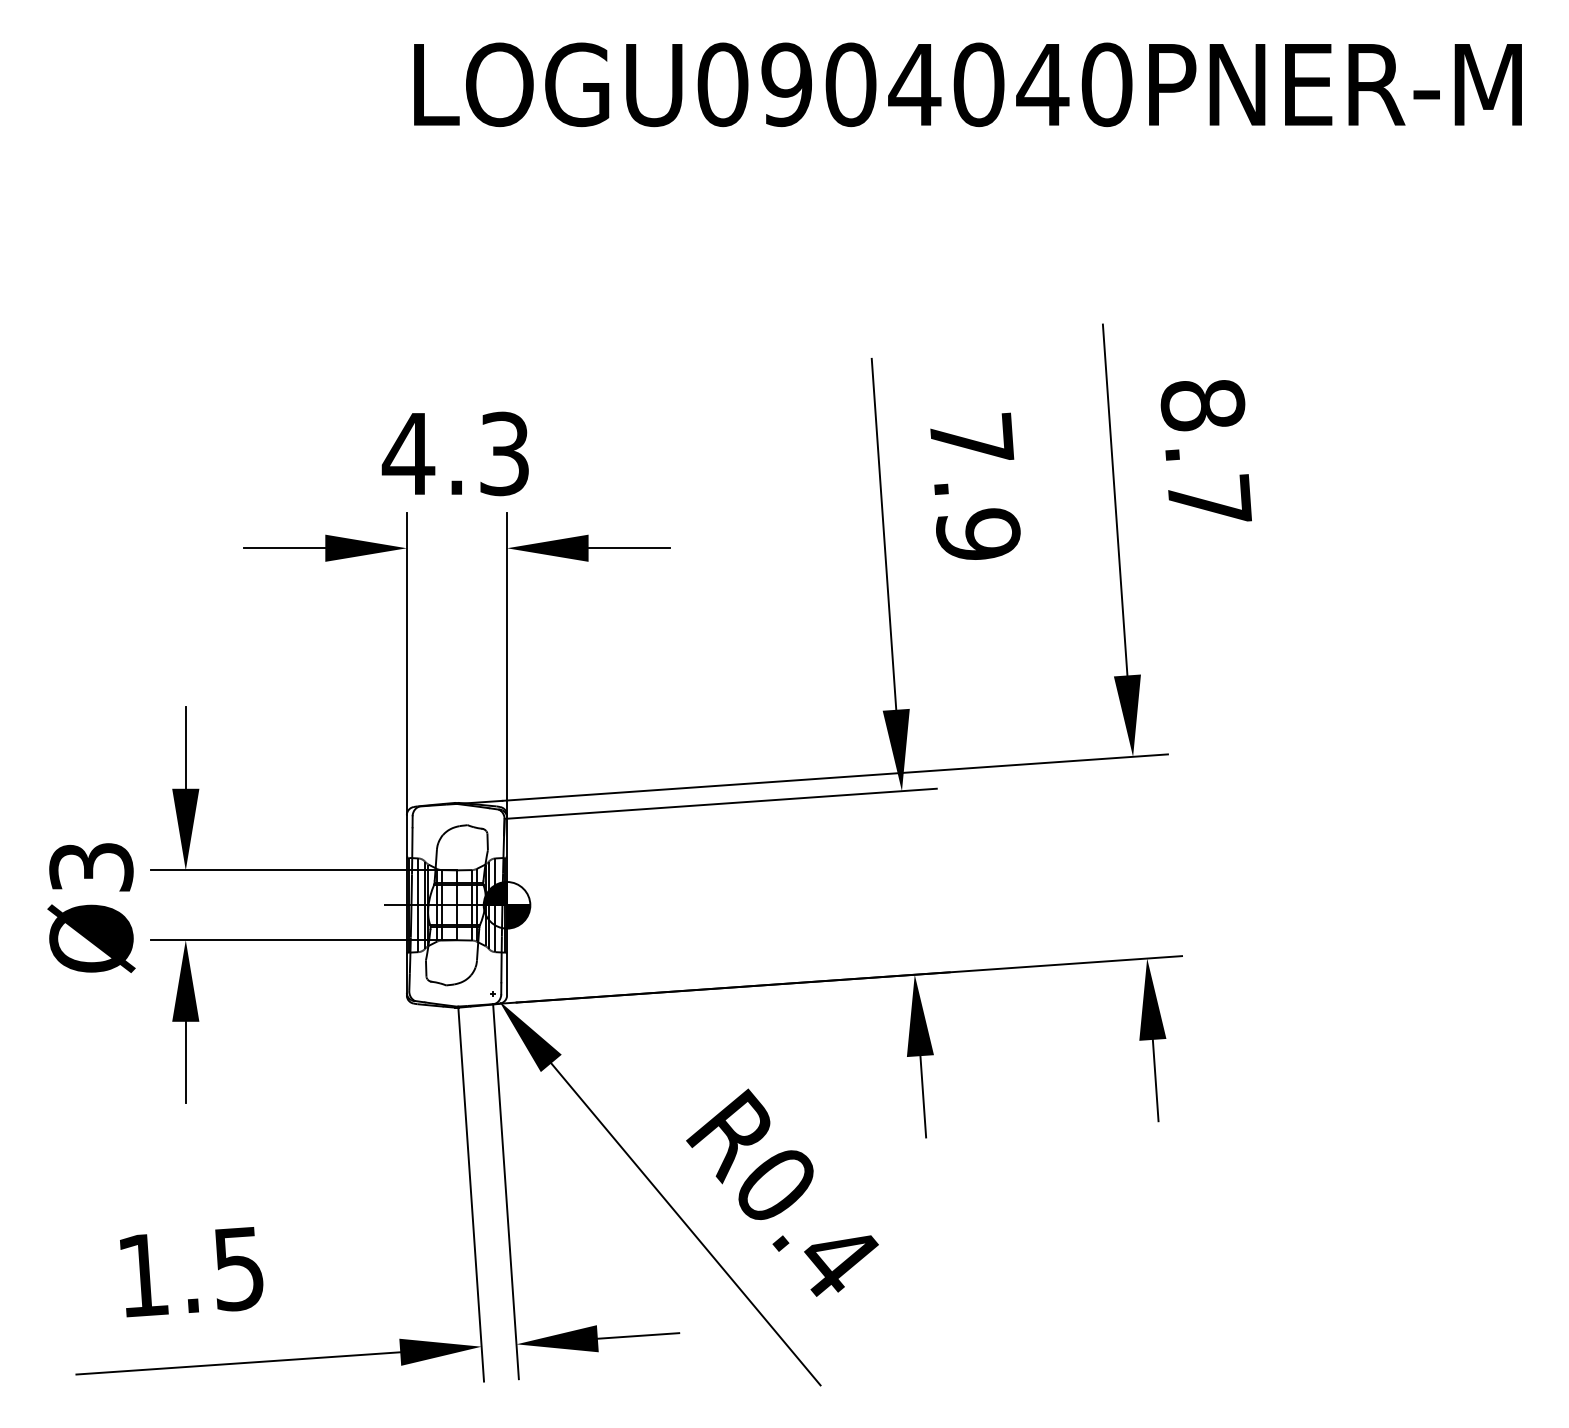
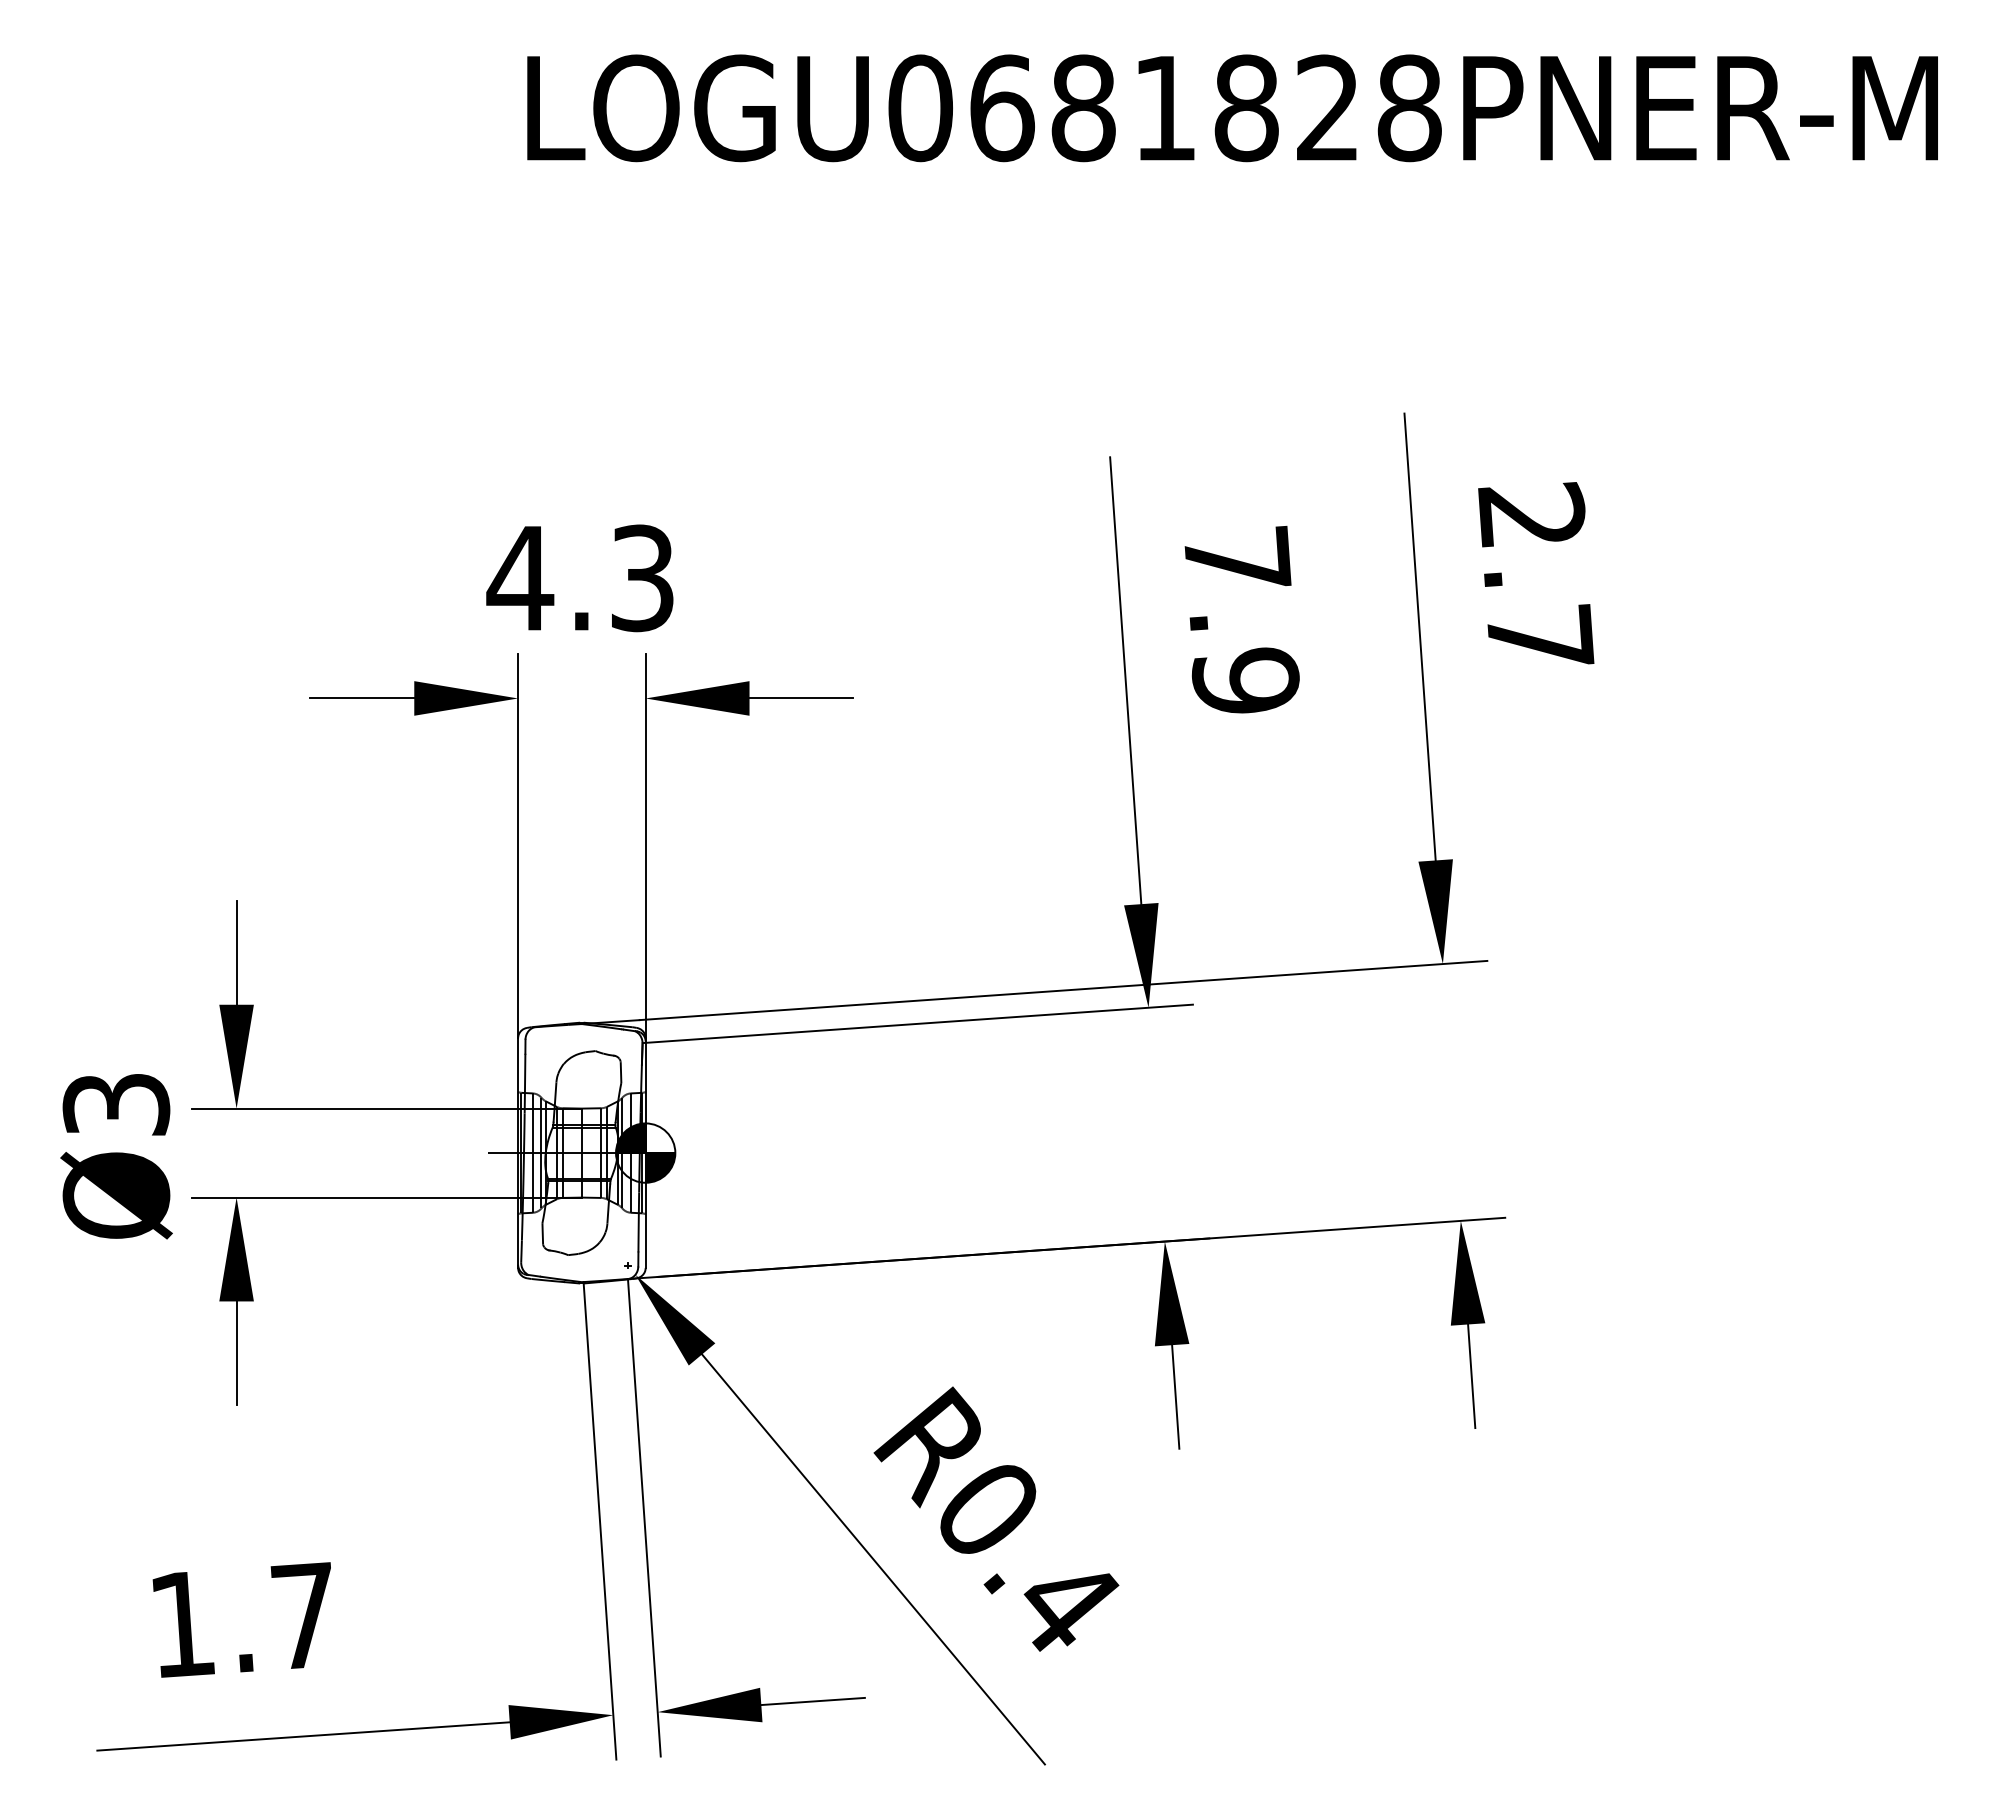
text: (946, 84) -> (1205, 108), LOGU0904040PNER-M -> LOGU0681828PNER-M
text: (1202, 404) -> (1531, 515), 8.7 -> 2.7
text: (237, 1269) -> (302, 1616), 1.5 -> 1.7

